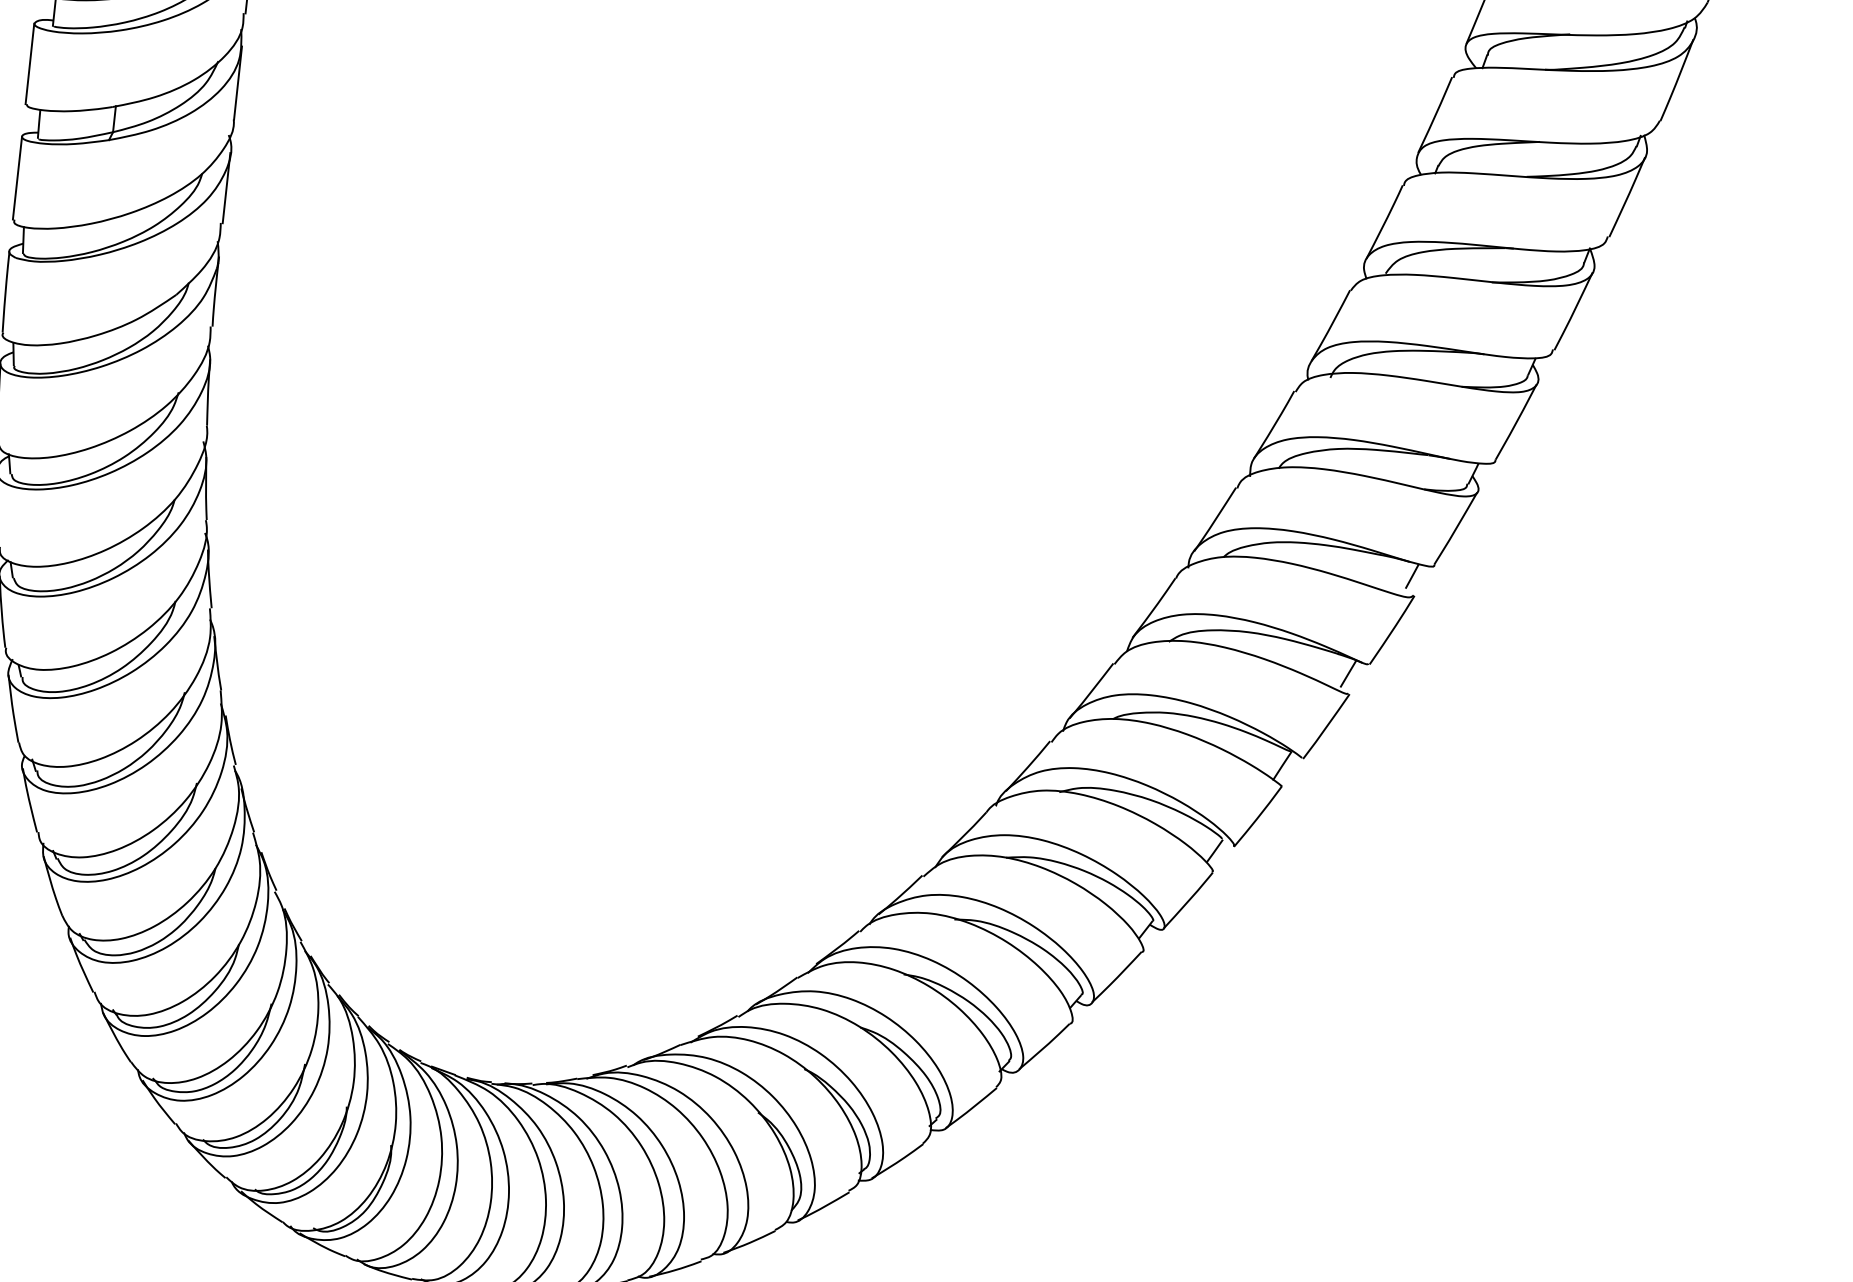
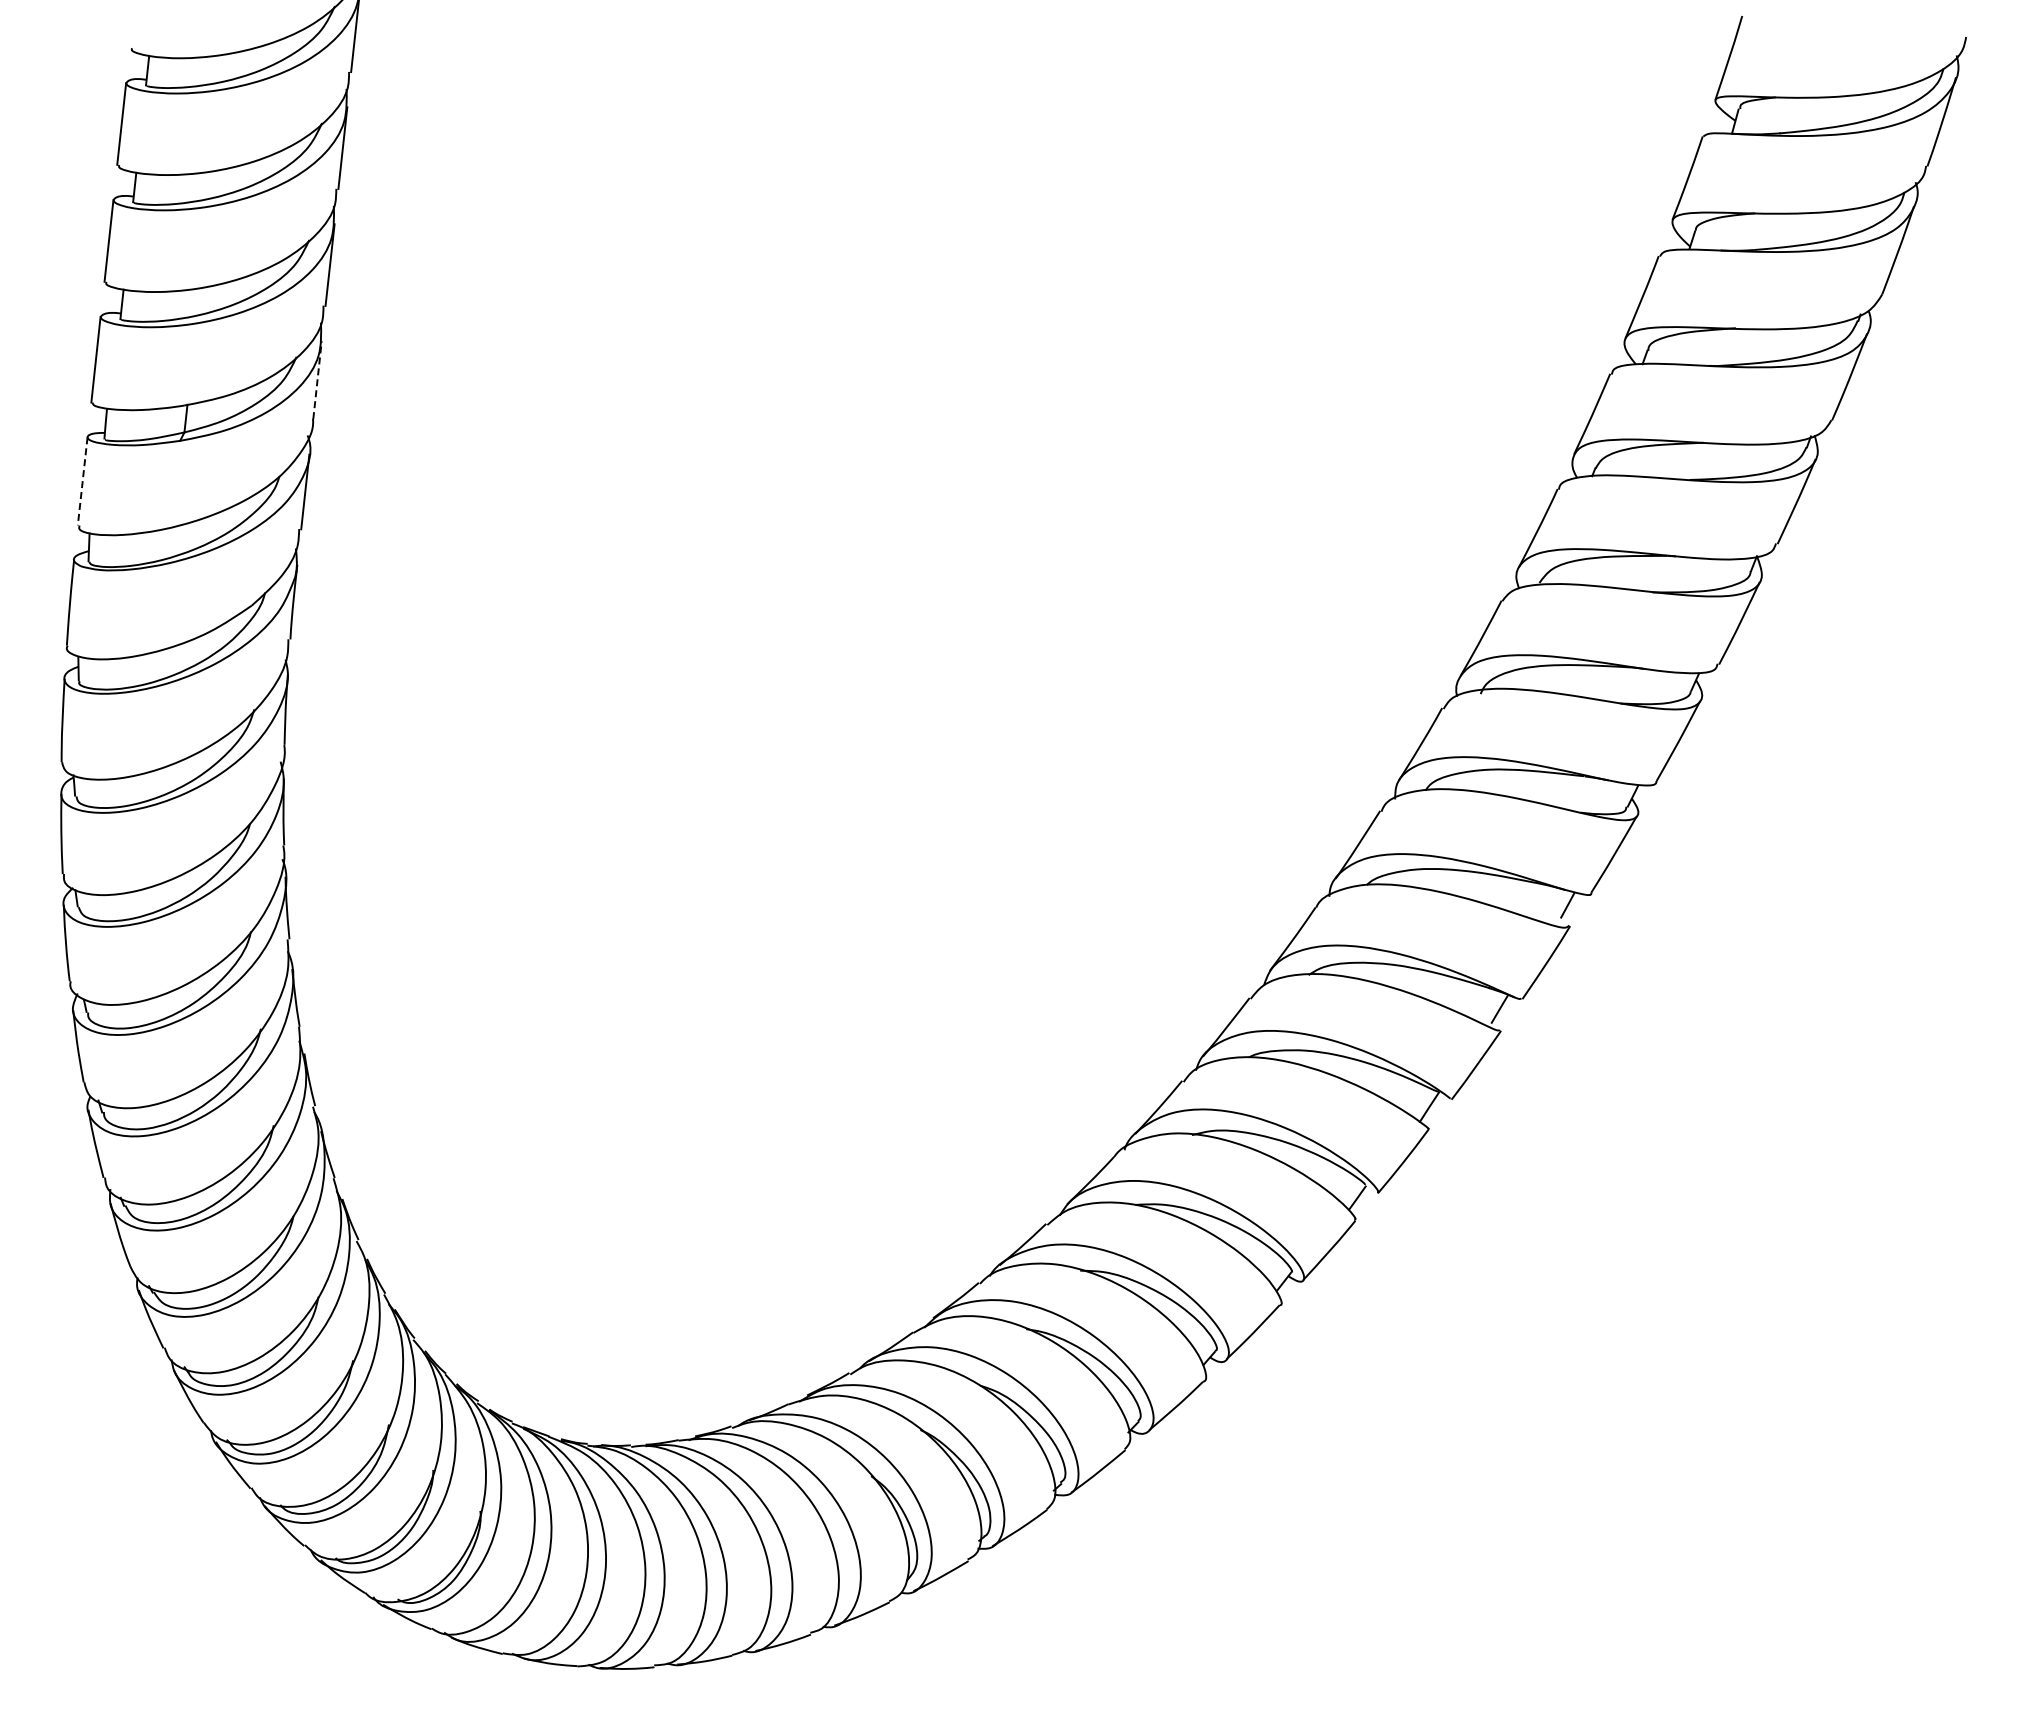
line: (238, 82) -> (317, 379), solid -> dashed
line: (17, 178) -> (82, 481), solid -> dashed

